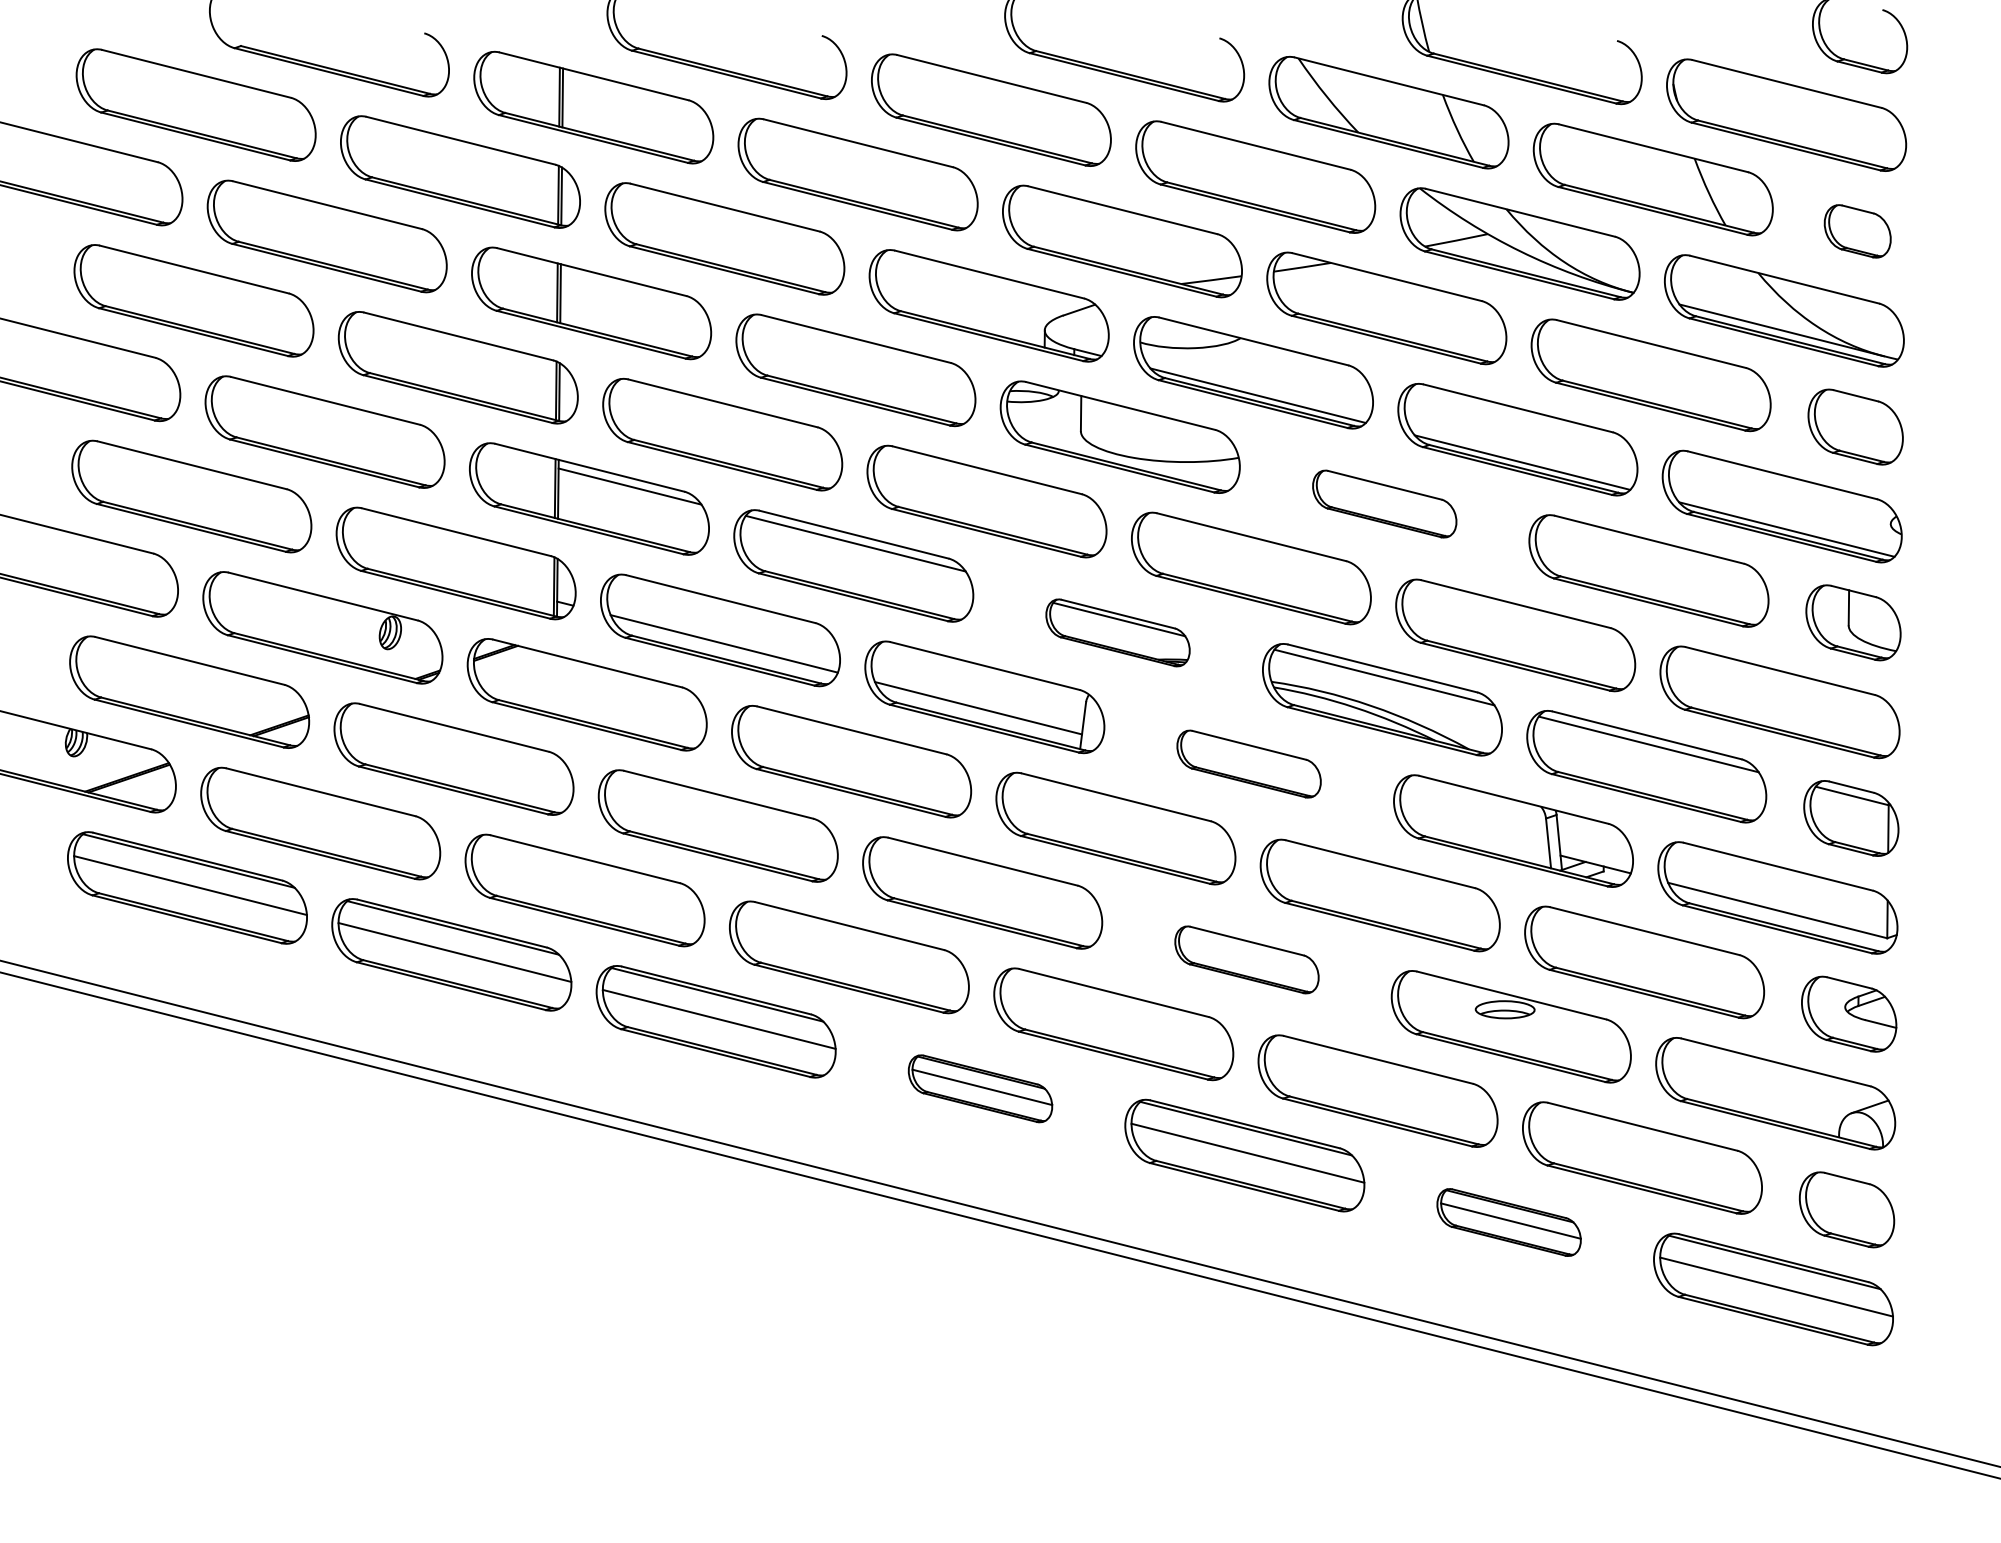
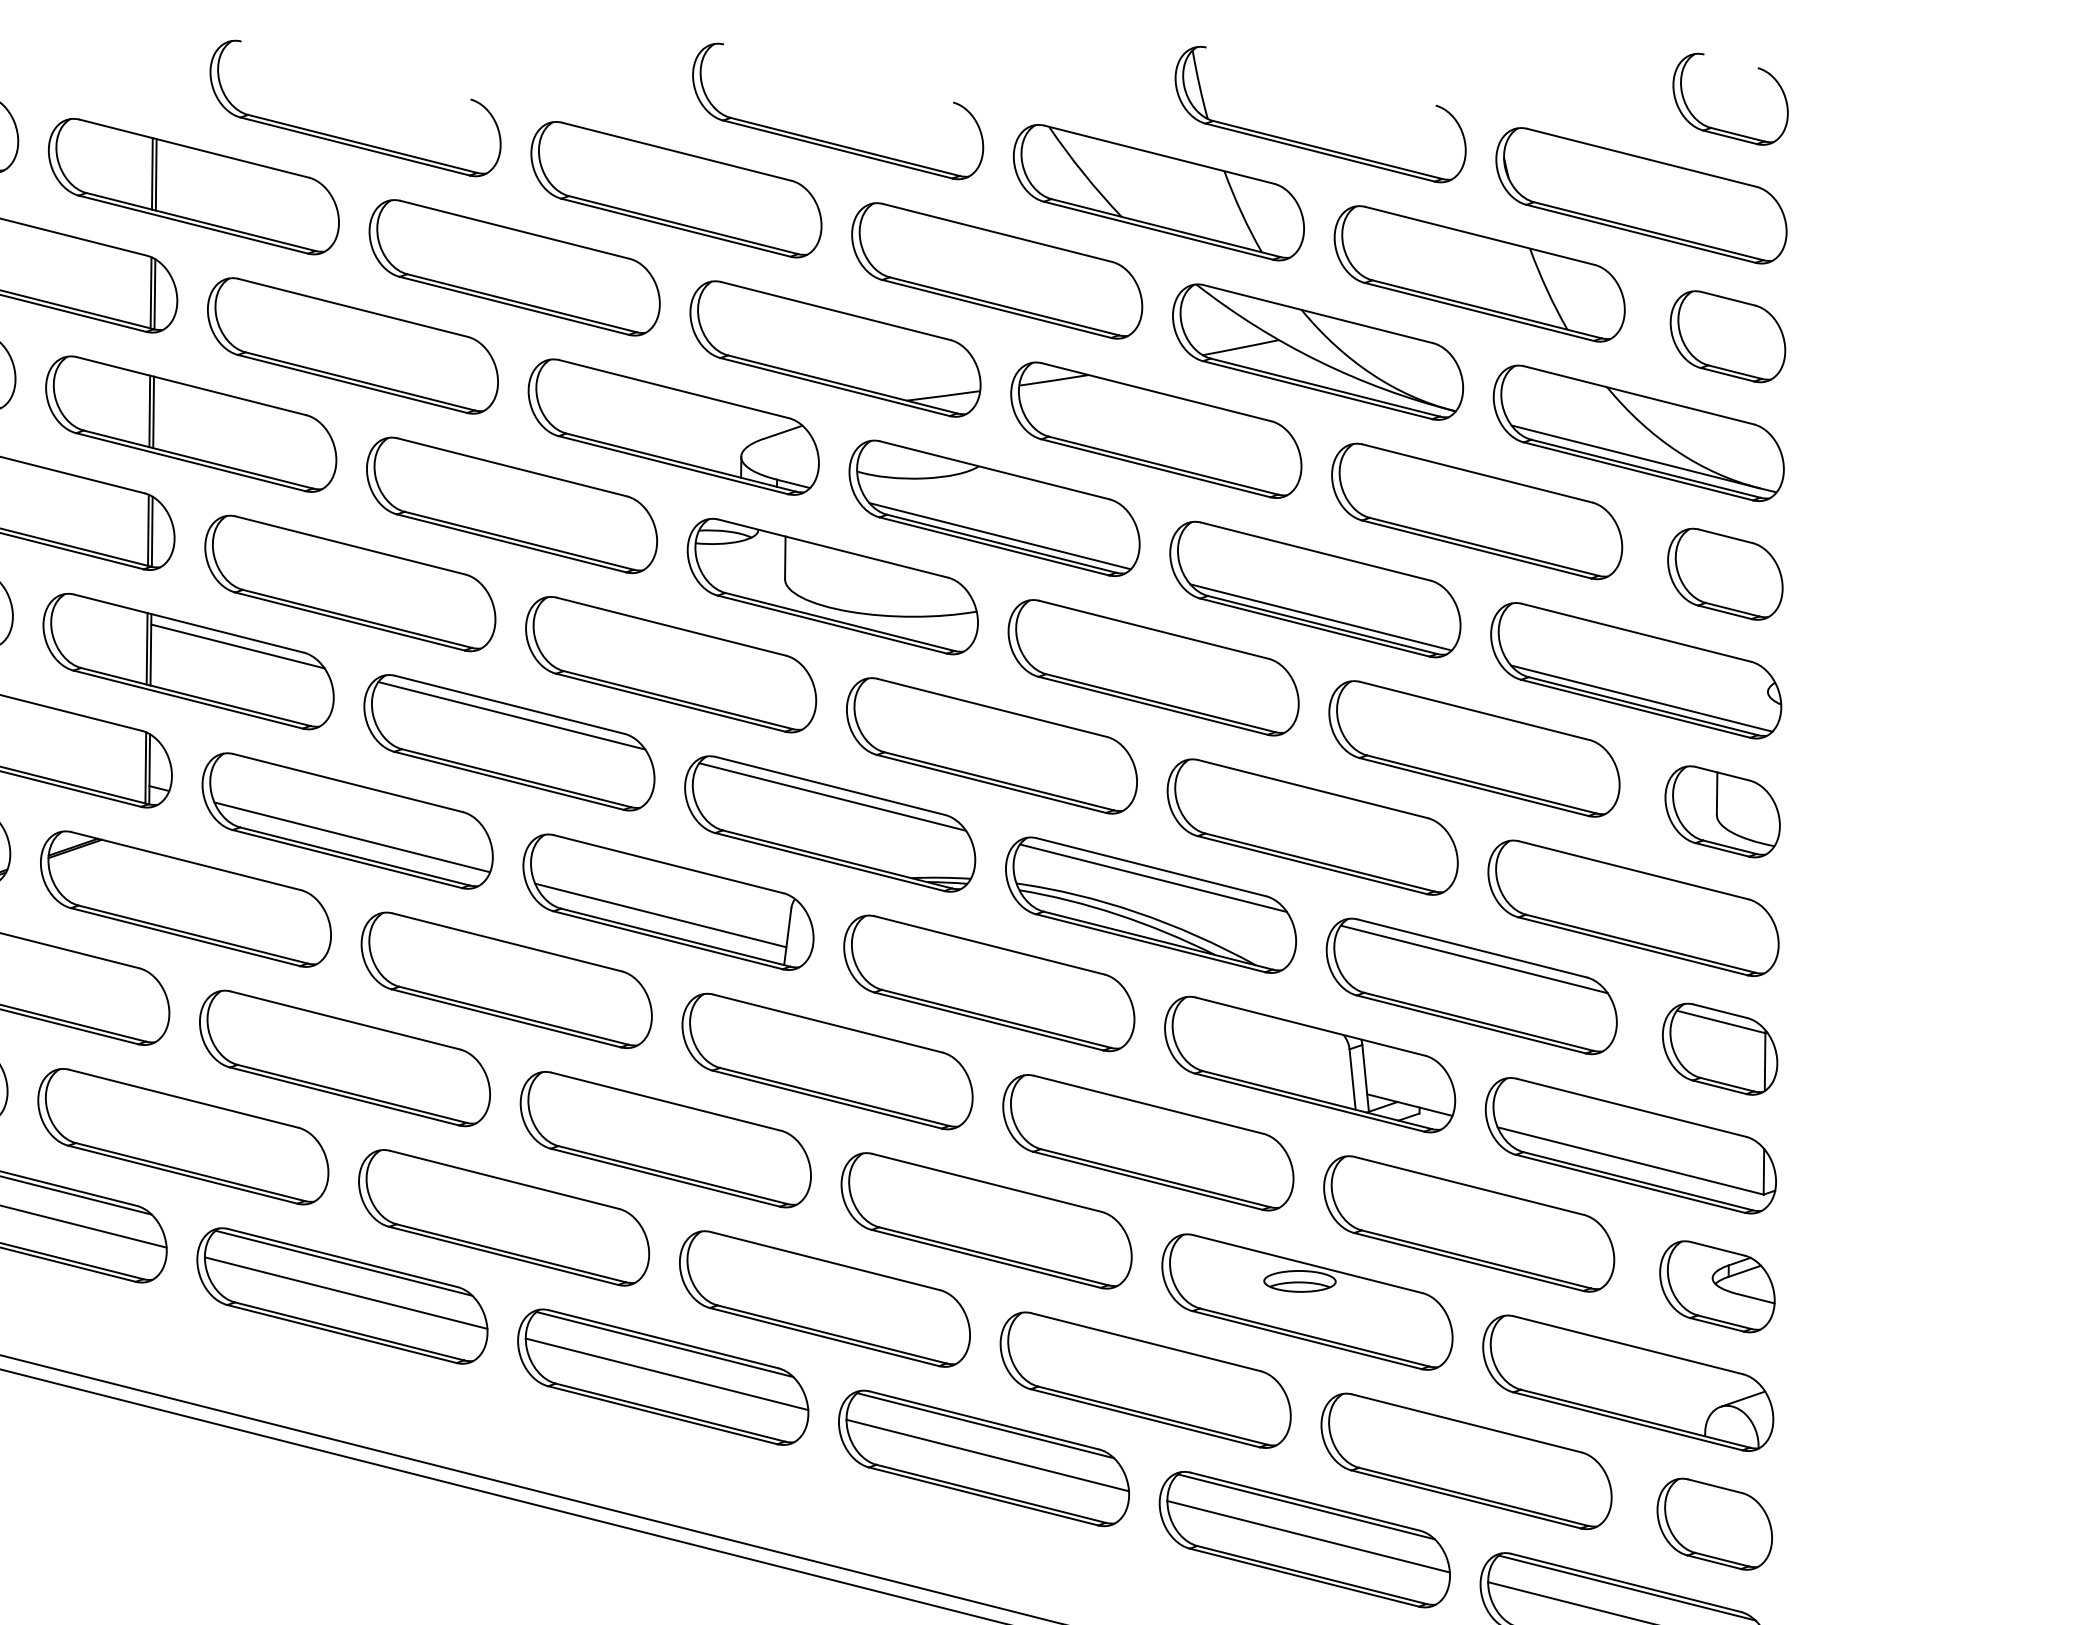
part: (1857, 231) -> (1727, 336), size x1.43
part: (1384, 503) -> (1153, 667), size x1.67
part: (1117, 632) -> (829, 823), size x1.67
part: (1248, 763) -> (988, 982), size x1.67
part: (1246, 959) -> (986, 1220), size x1.67
part: (980, 1088) -> (663, 1376), size x1.67
part: (1508, 1222) -> (1304, 1539), size x1.67

